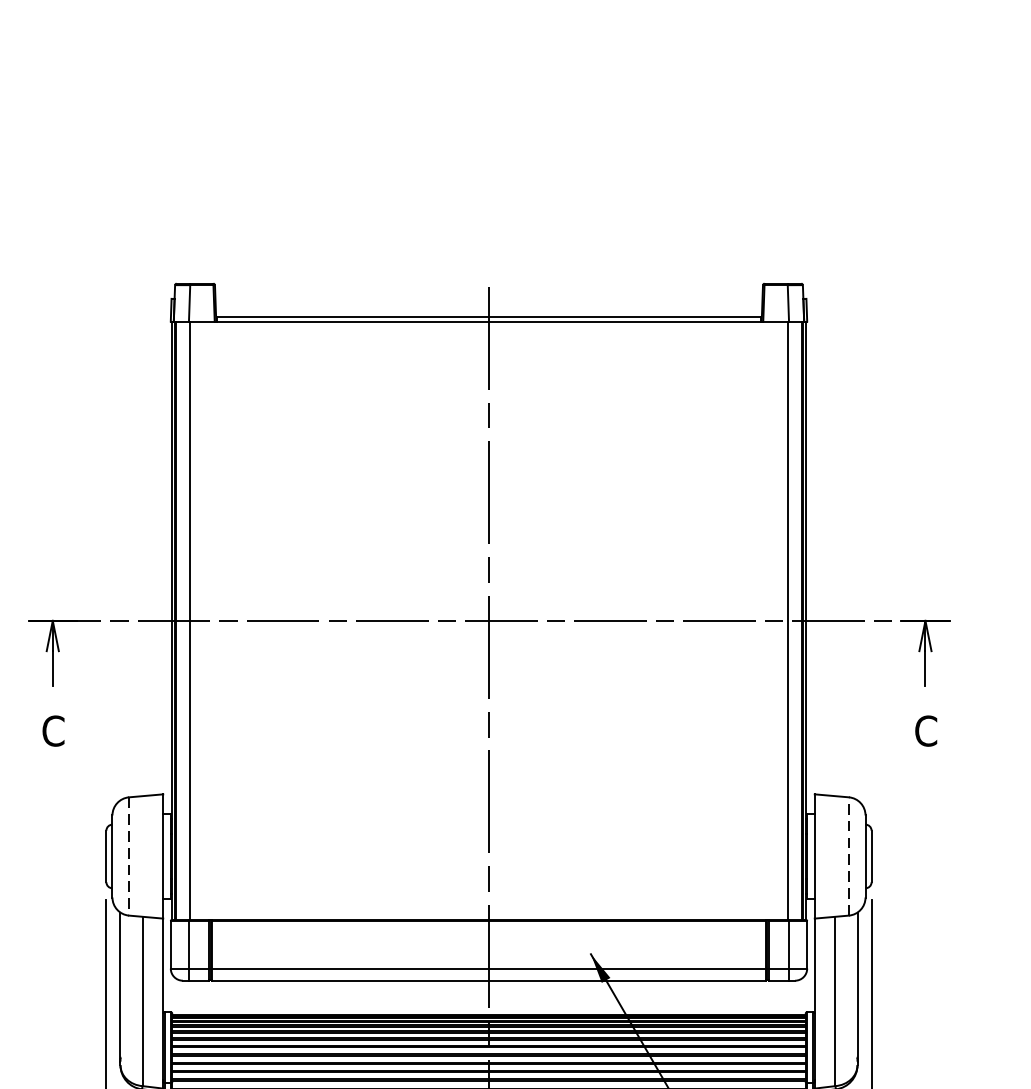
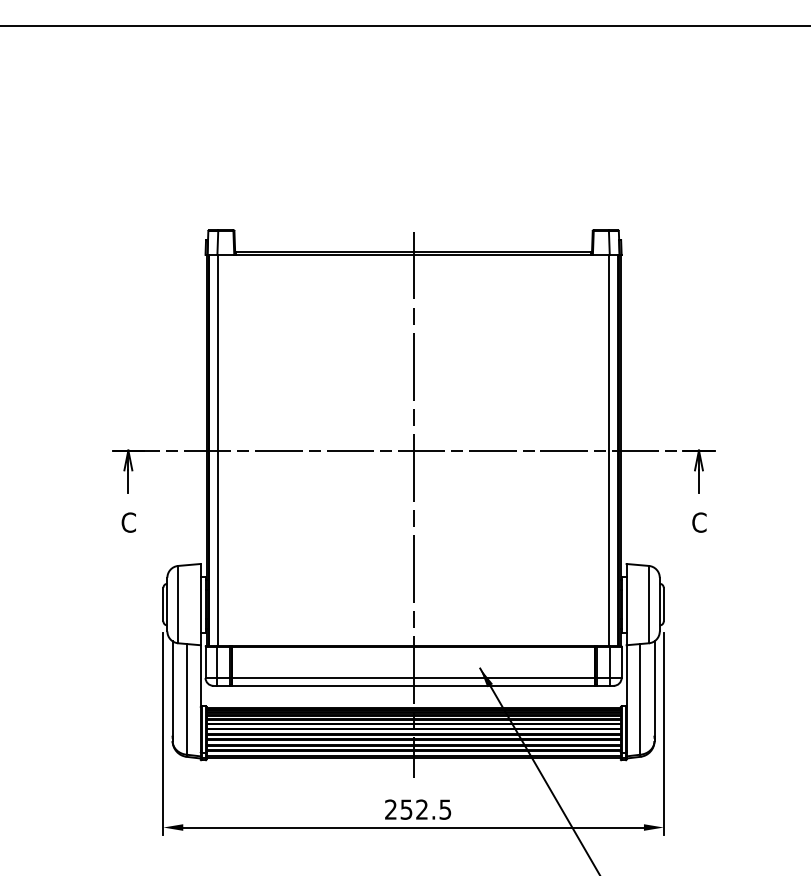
line: (129, 856) -> (178, 604), dashed -> solid
line: (848, 856) -> (648, 604), dashed -> solid

